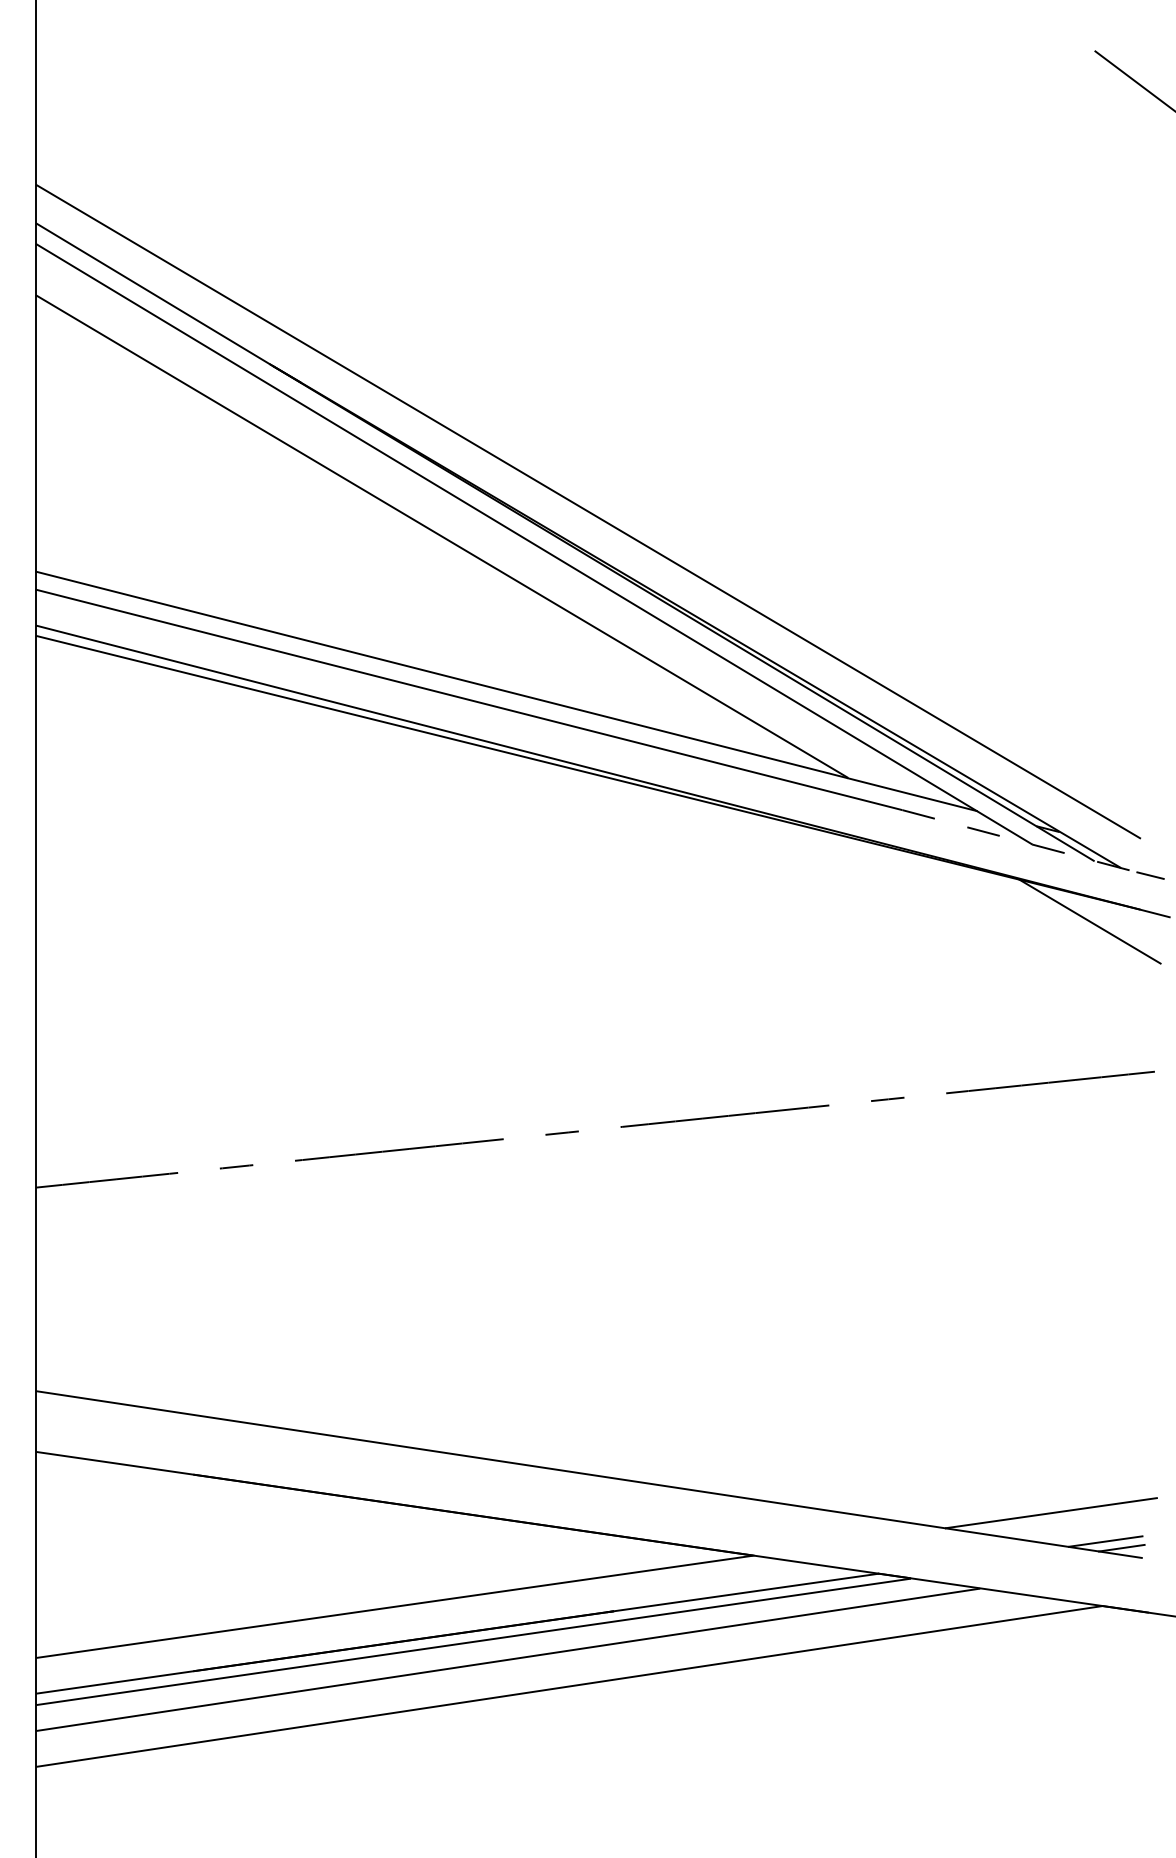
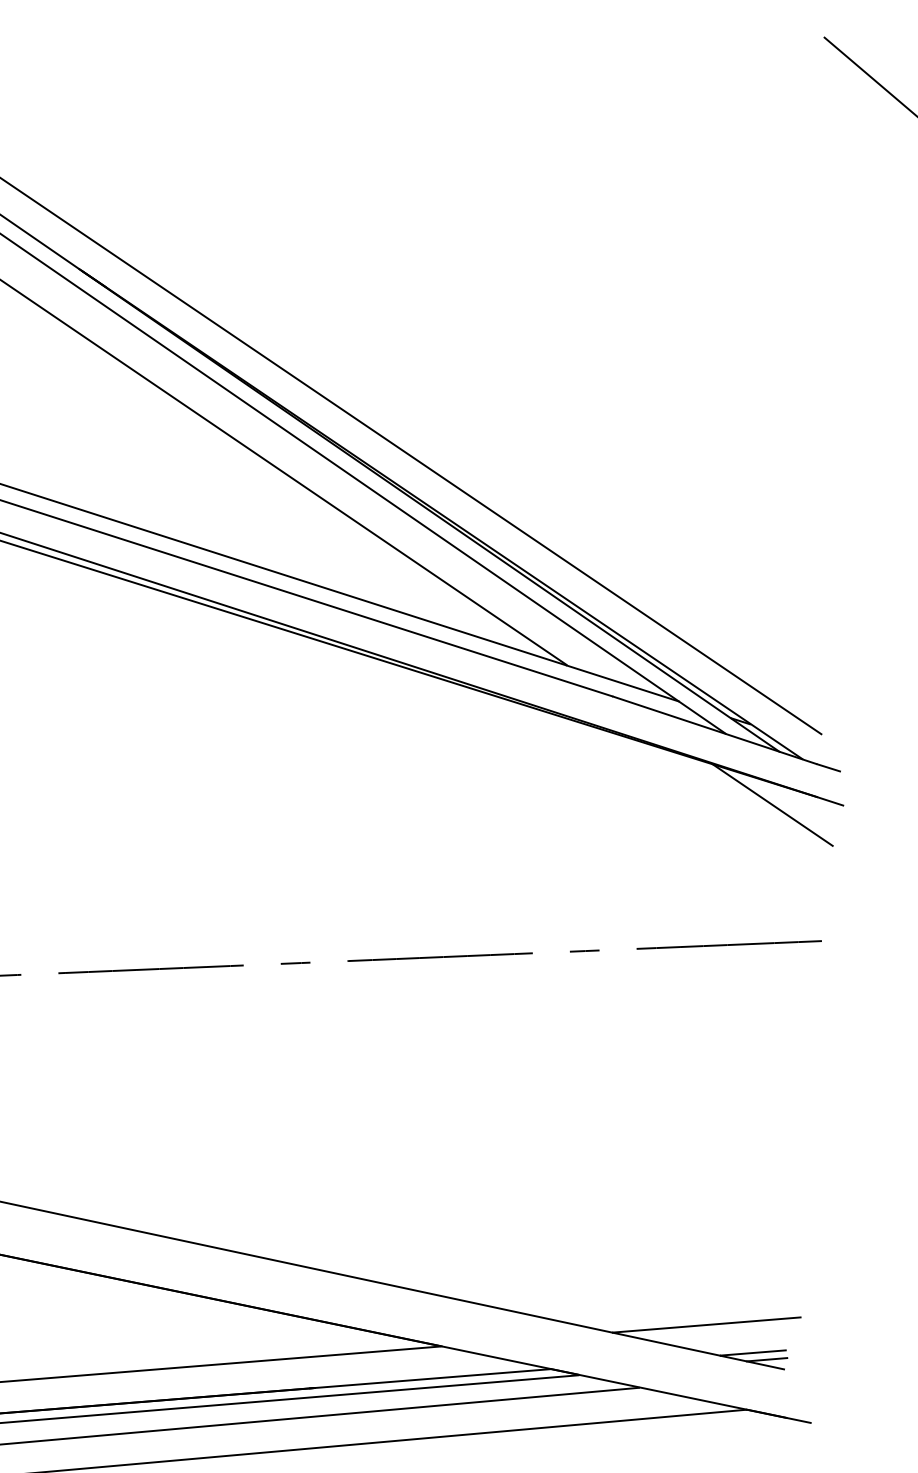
line: (1019, 841) -> (714, 730), dashed -> solid

